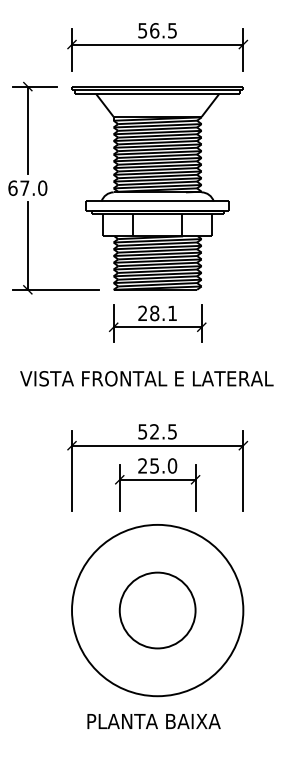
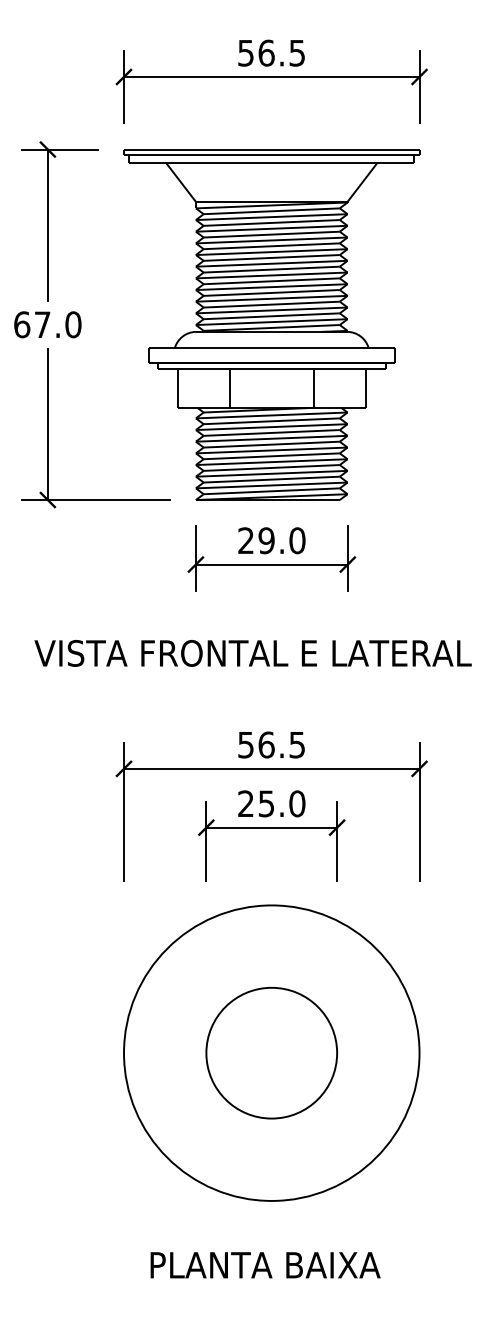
text: (163, 313) -> (281, 540), 28.1 -> 29.0
text: (154, 431) -> (266, 744), 52.5 -> 56.5
text: (153, 721) -> (264, 1265), moved

